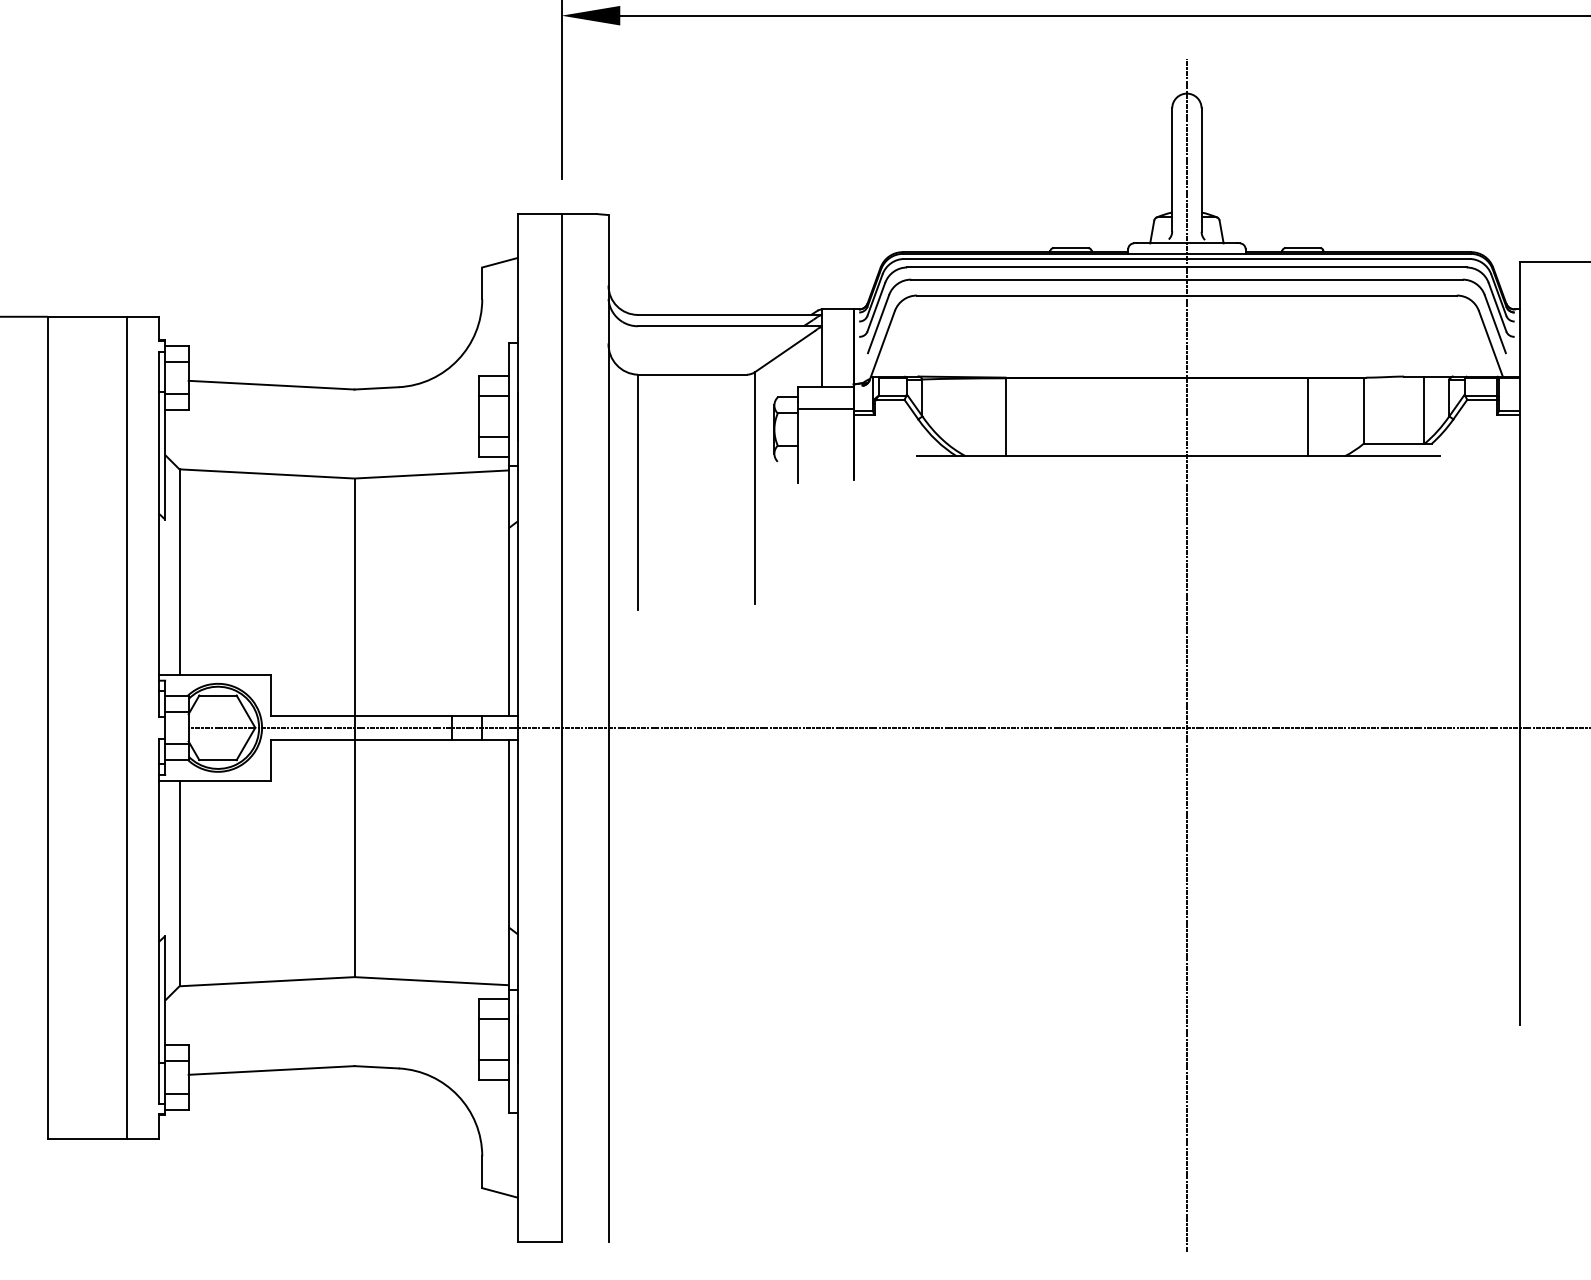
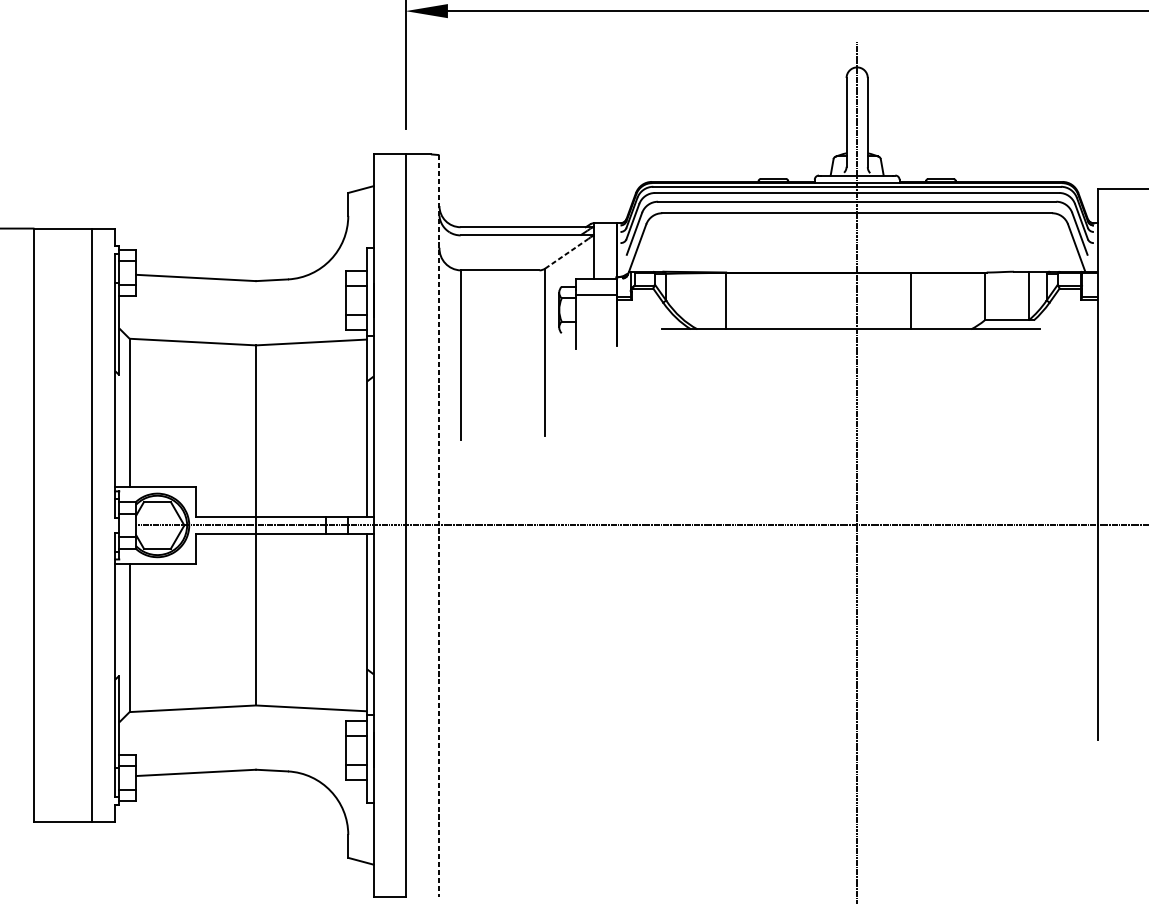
line: (785, 351) -> (567, 253), solid -> dashed
line: (1307, 416) -> (911, 300), moved
line: (608, 728) -> (439, 525), solid -> dashed

